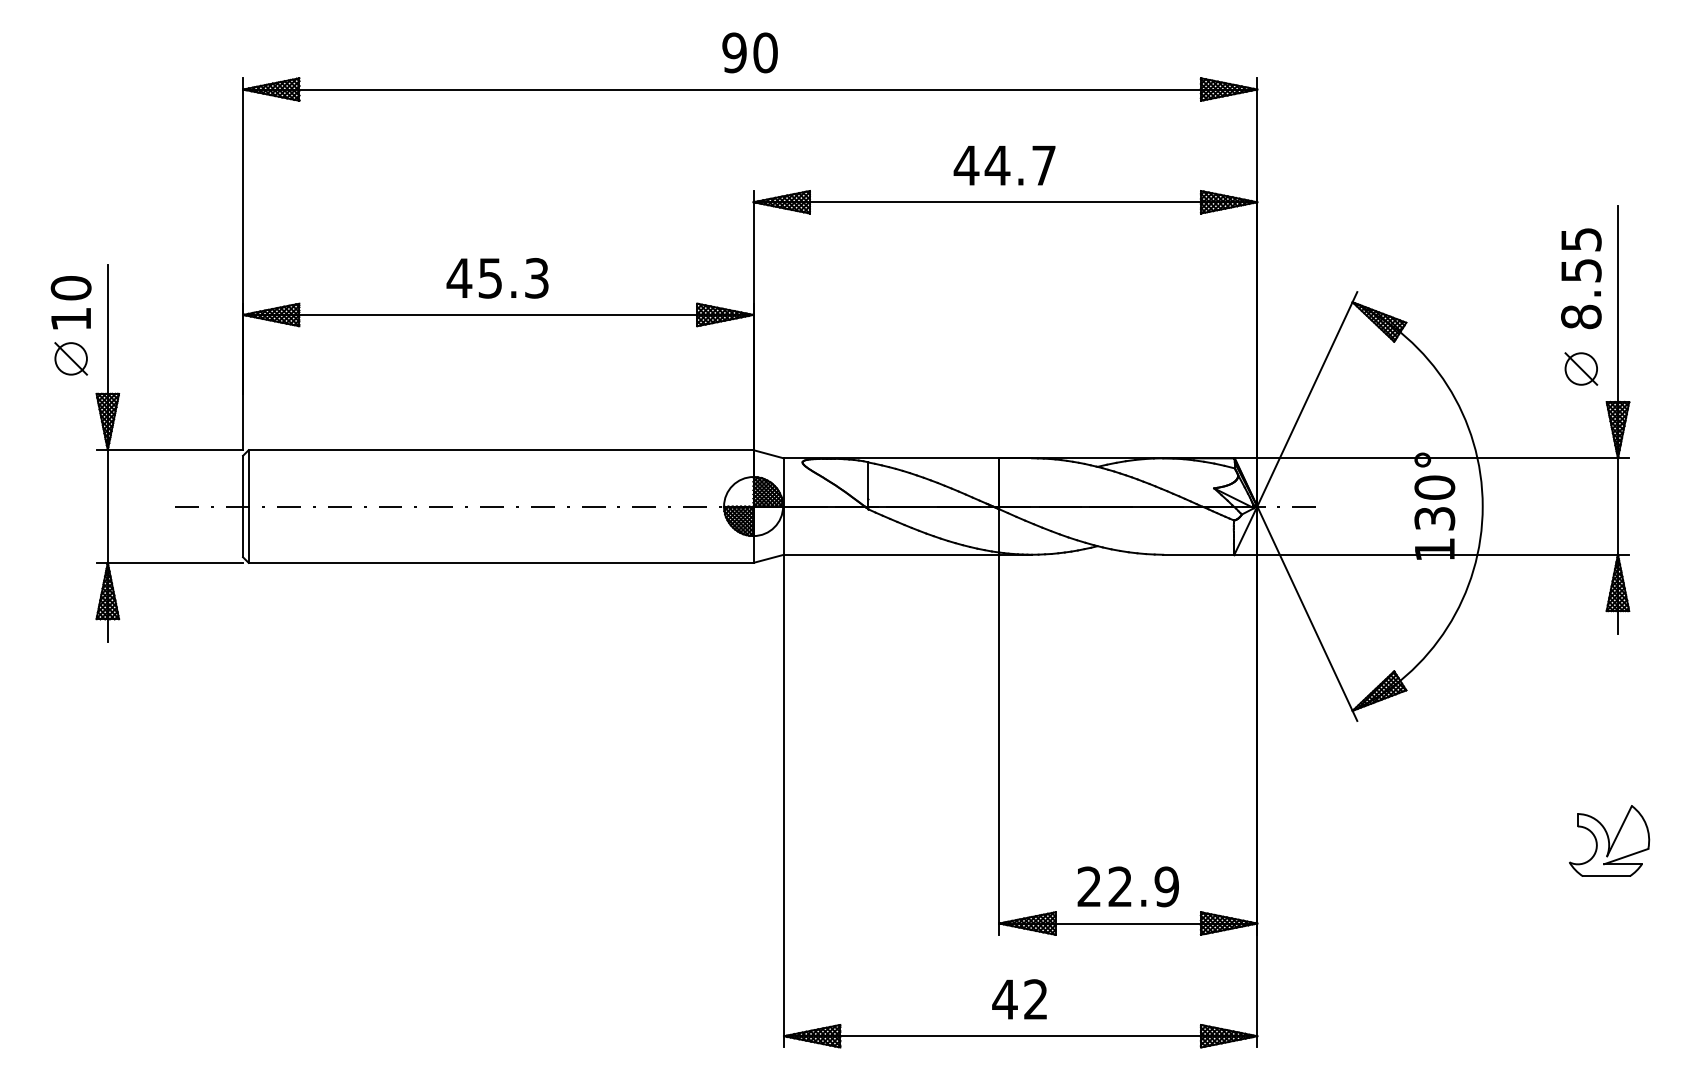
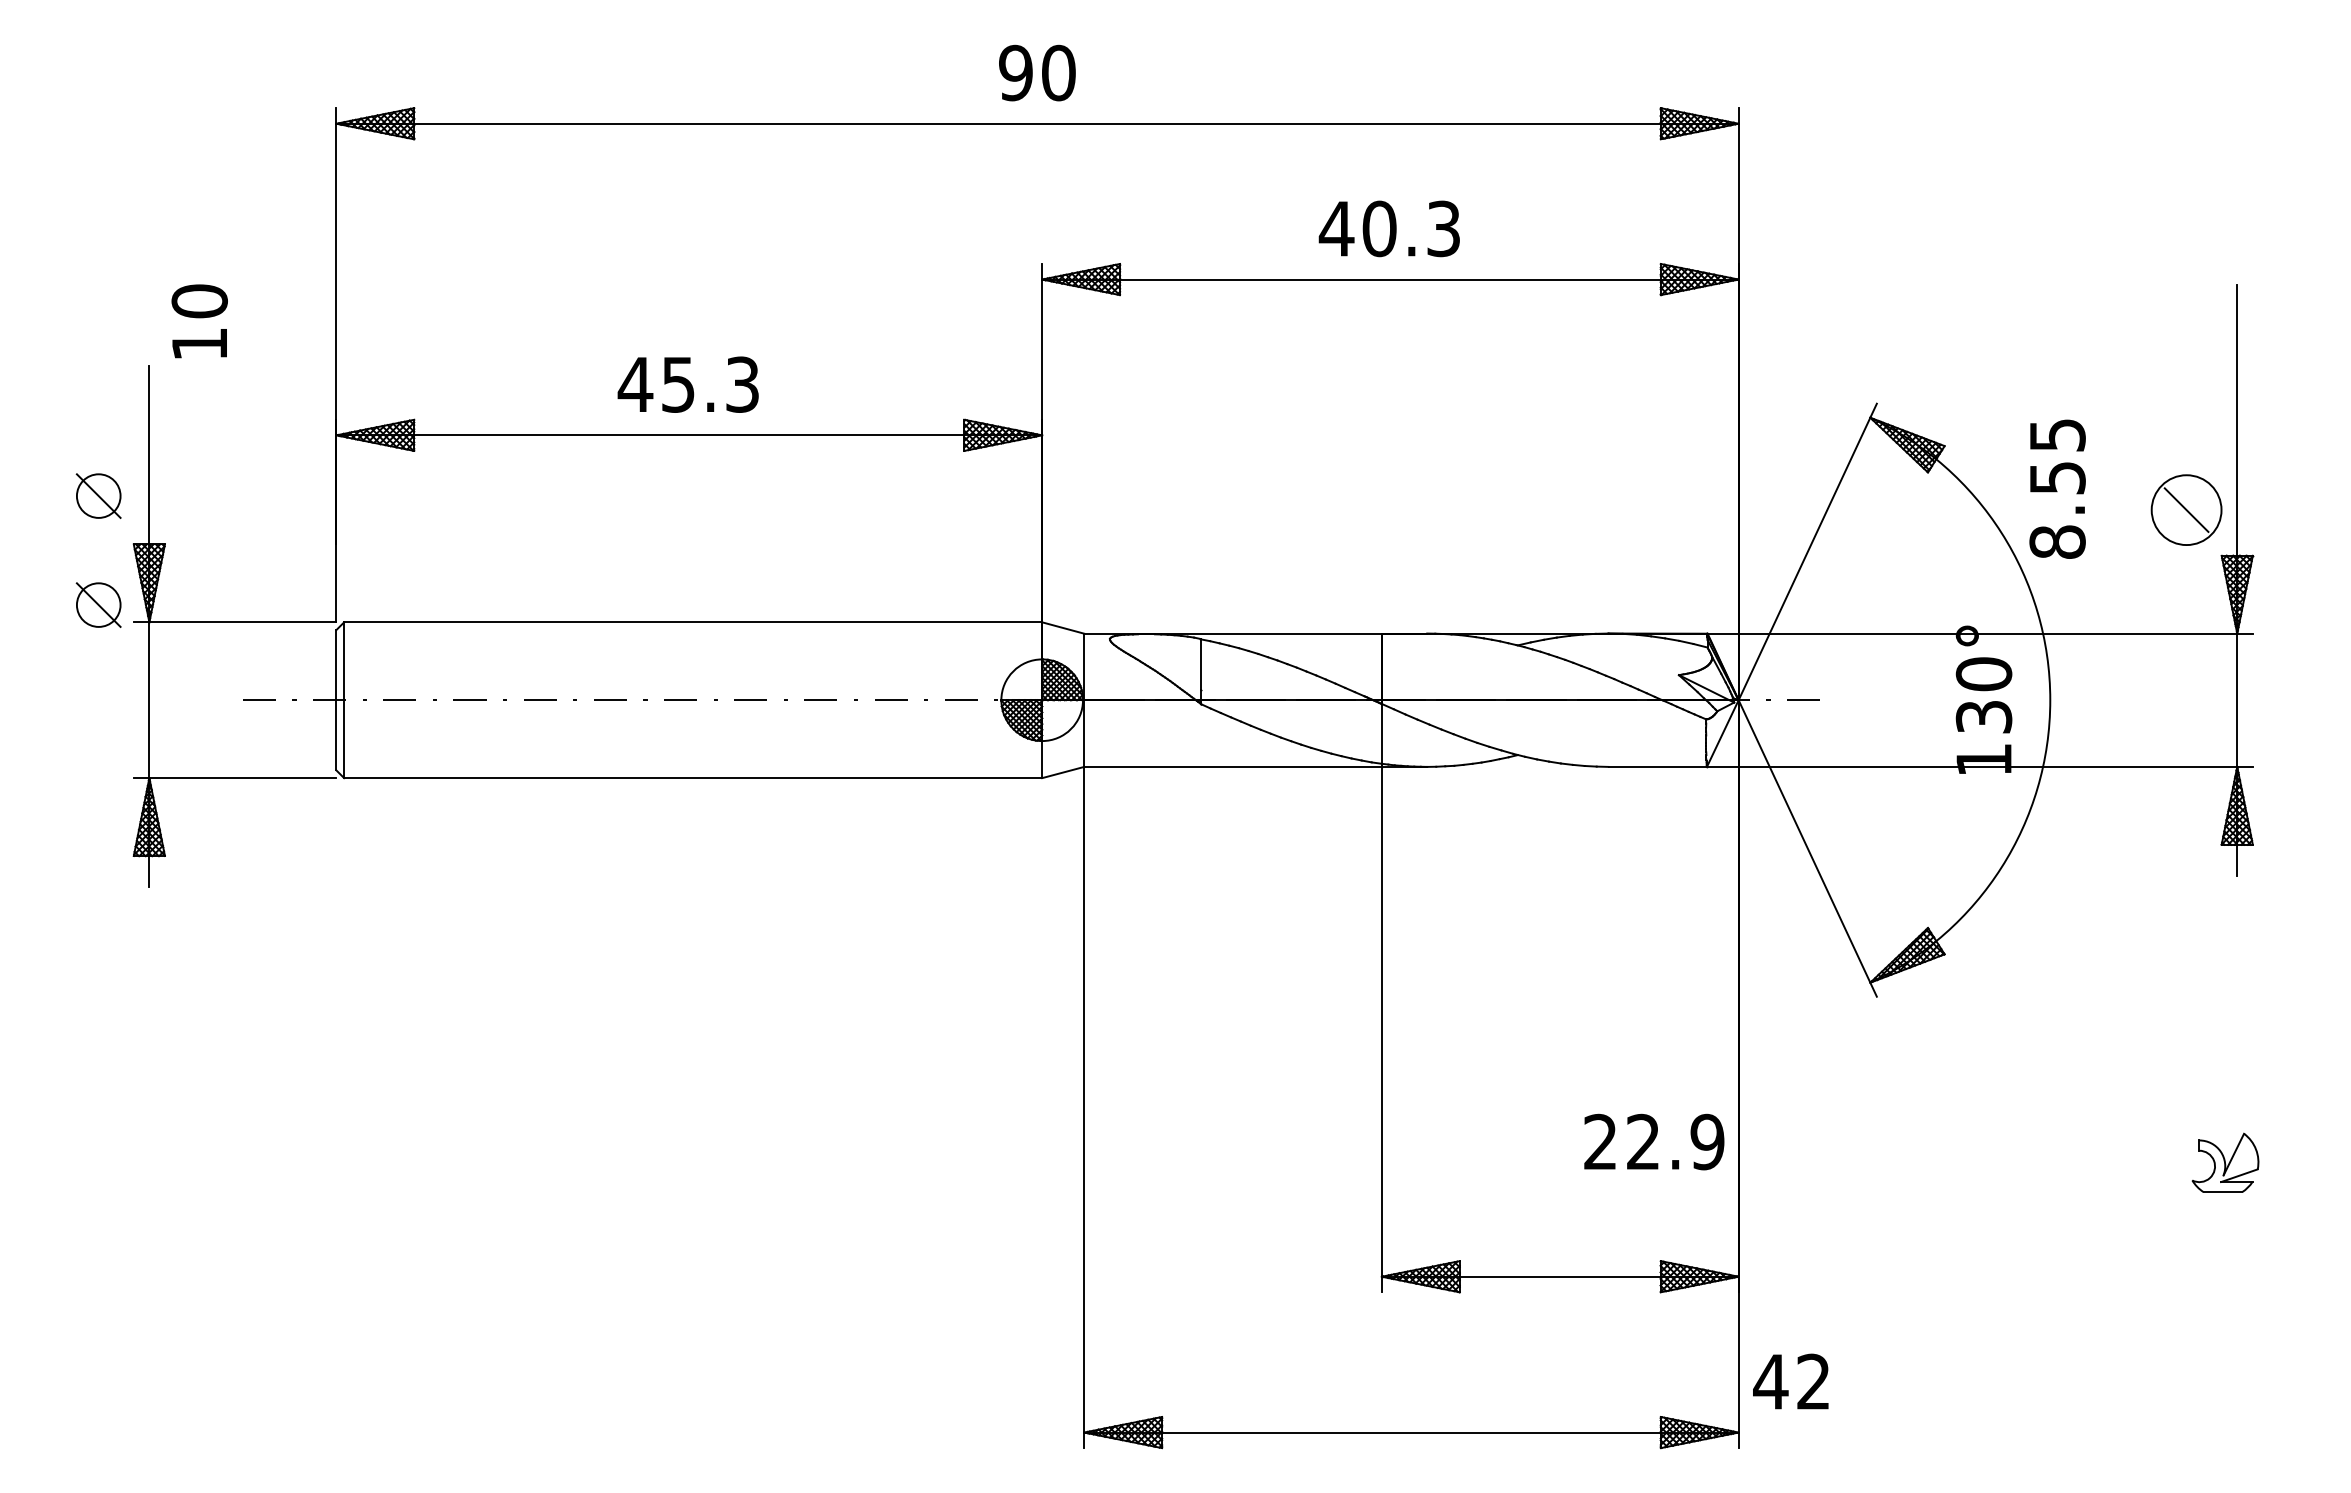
text: (1019, 165) -> (1410, 228), 44.7 -> 40.3
text: (1581, 278) -> (2057, 488), moved
text: (71, 302) -> (199, 321), moved
circle: (1581, 368) -> (2186, 509), size x1.6
part: (71, 437) -> (98, 604), added
part: (1609, 840) -> (2225, 1162), size x0.6
text: (1128, 886) -> (1654, 1141), moved
text: (1019, 999) -> (1790, 1381), moved

